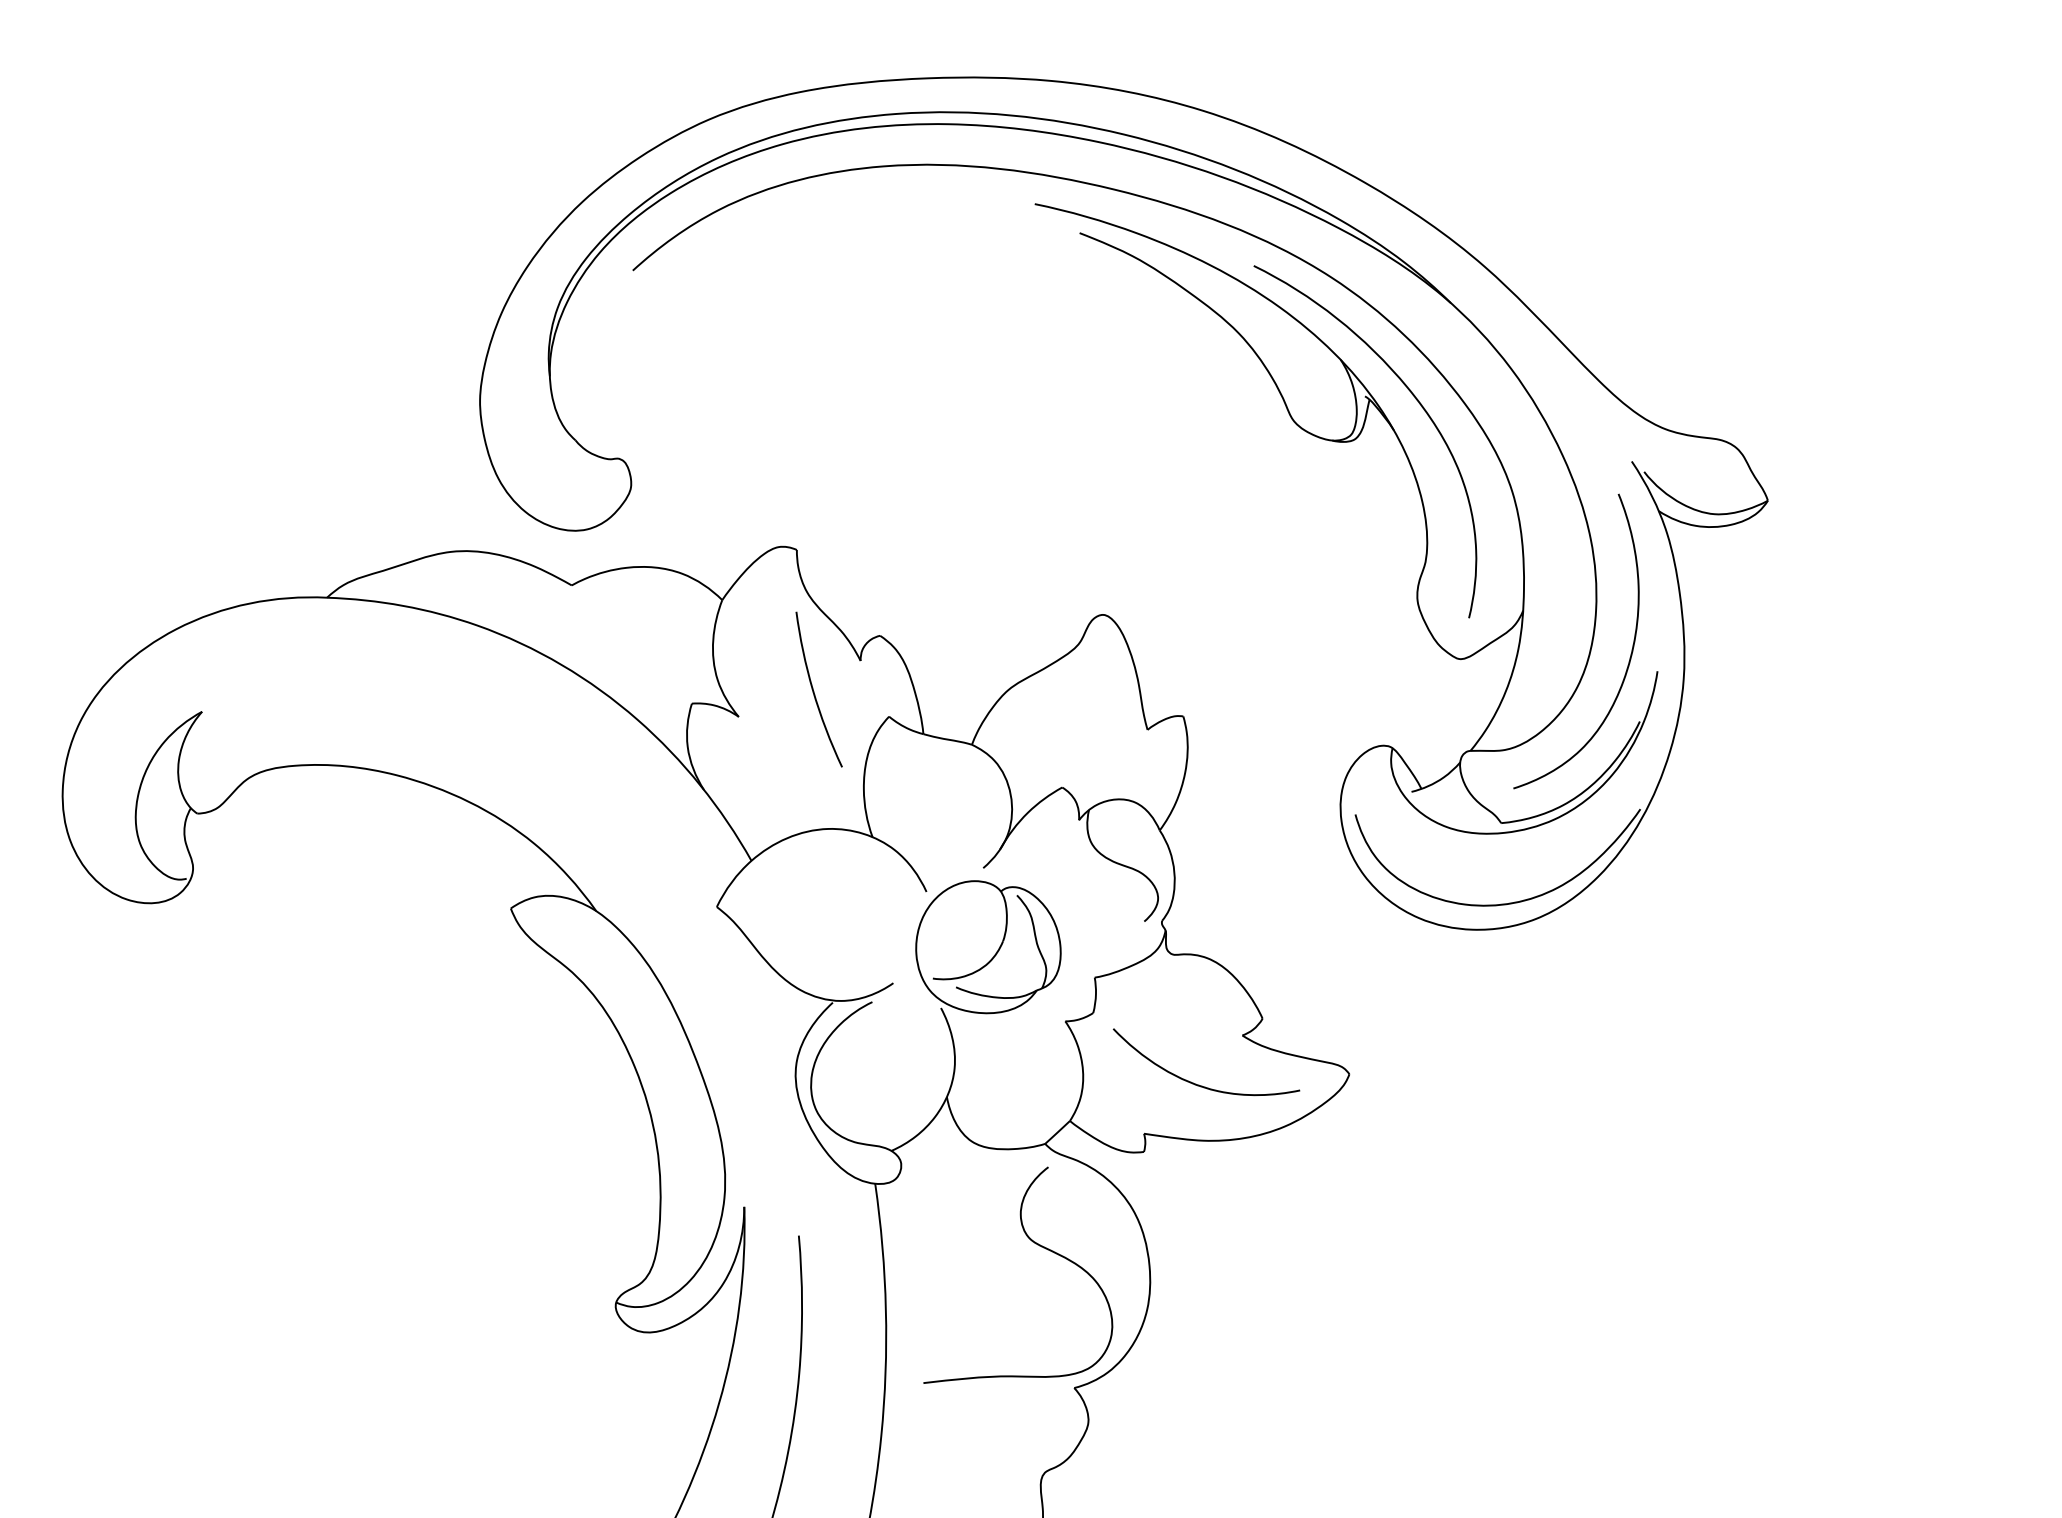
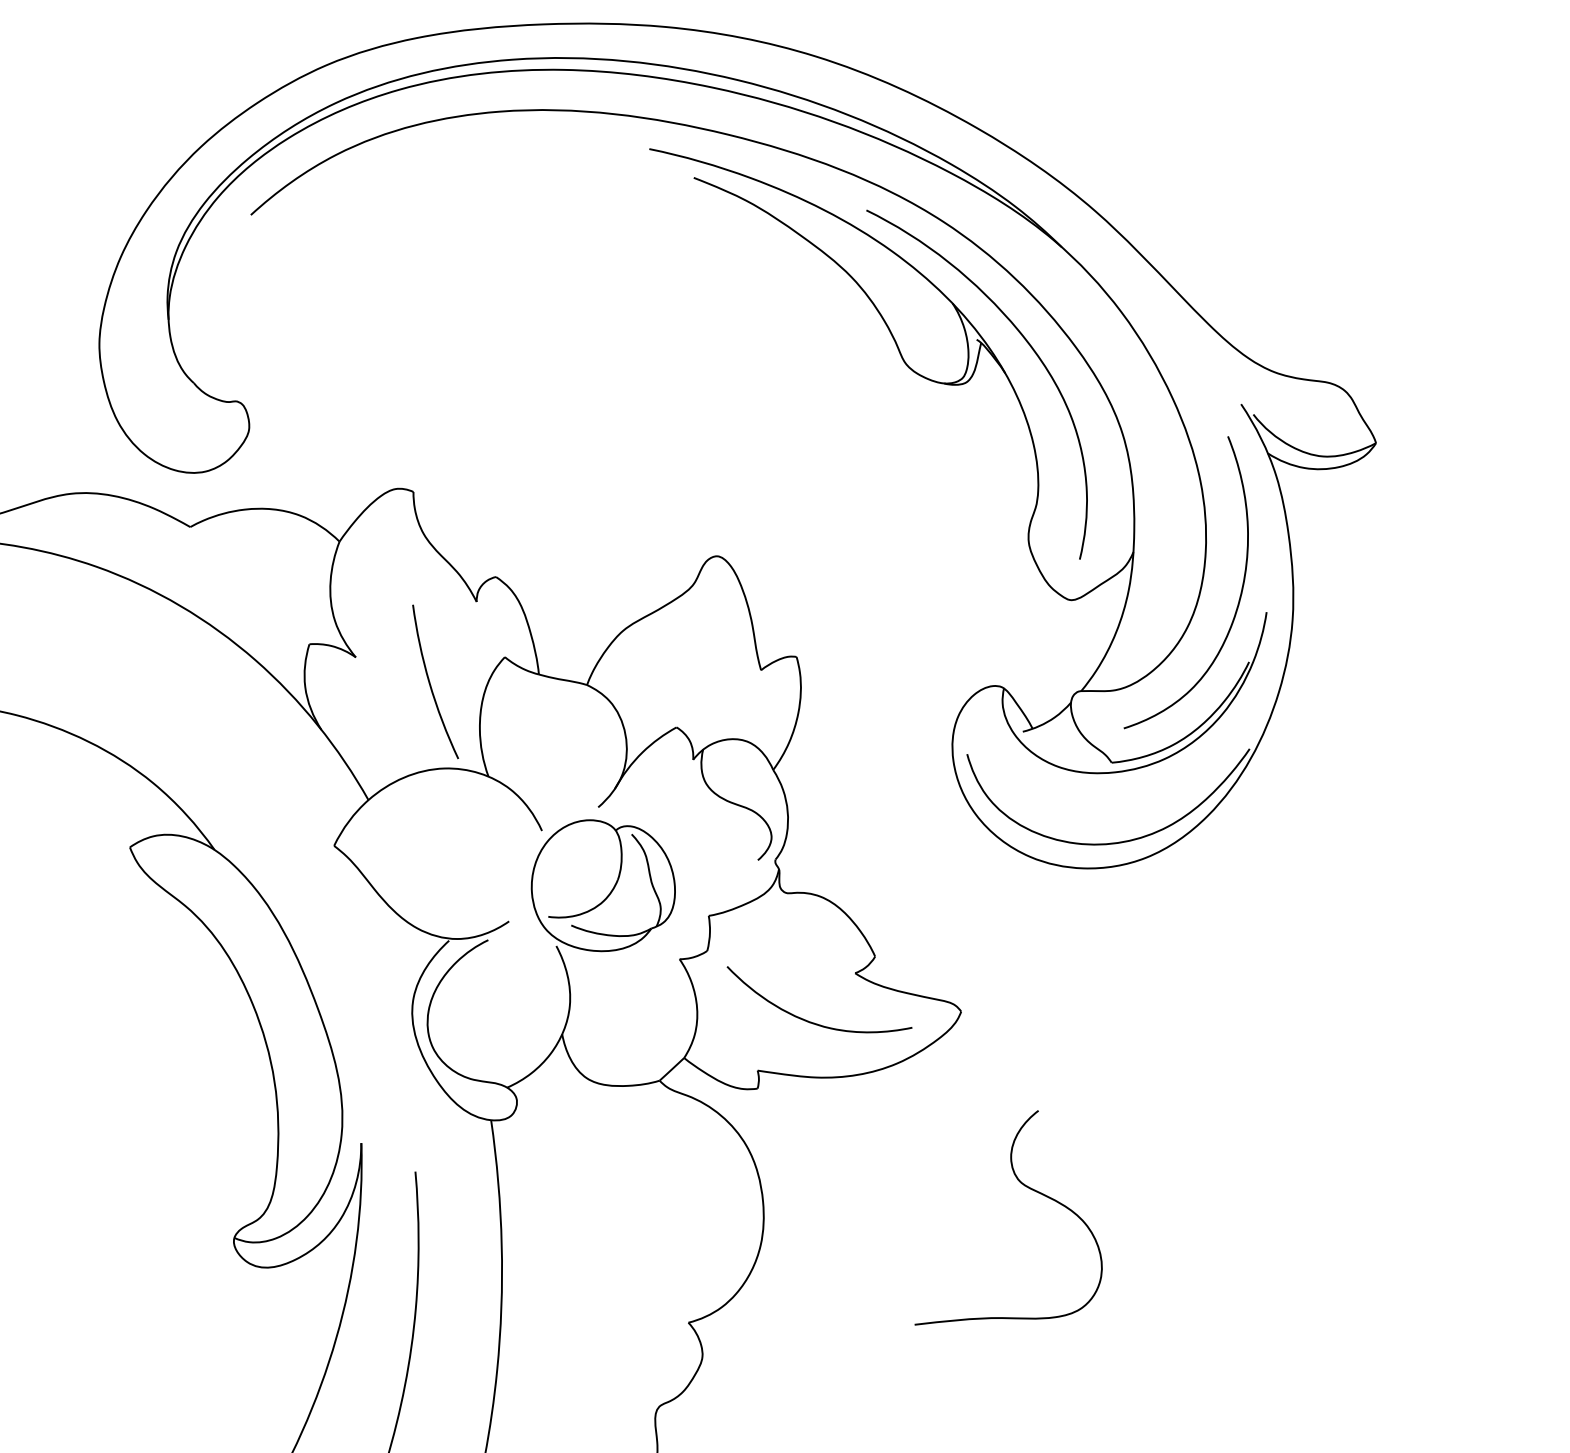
curve: (814, 691) -> (430, 683), moved
curve: (1037, 1245) -> (1027, 1188), moved

